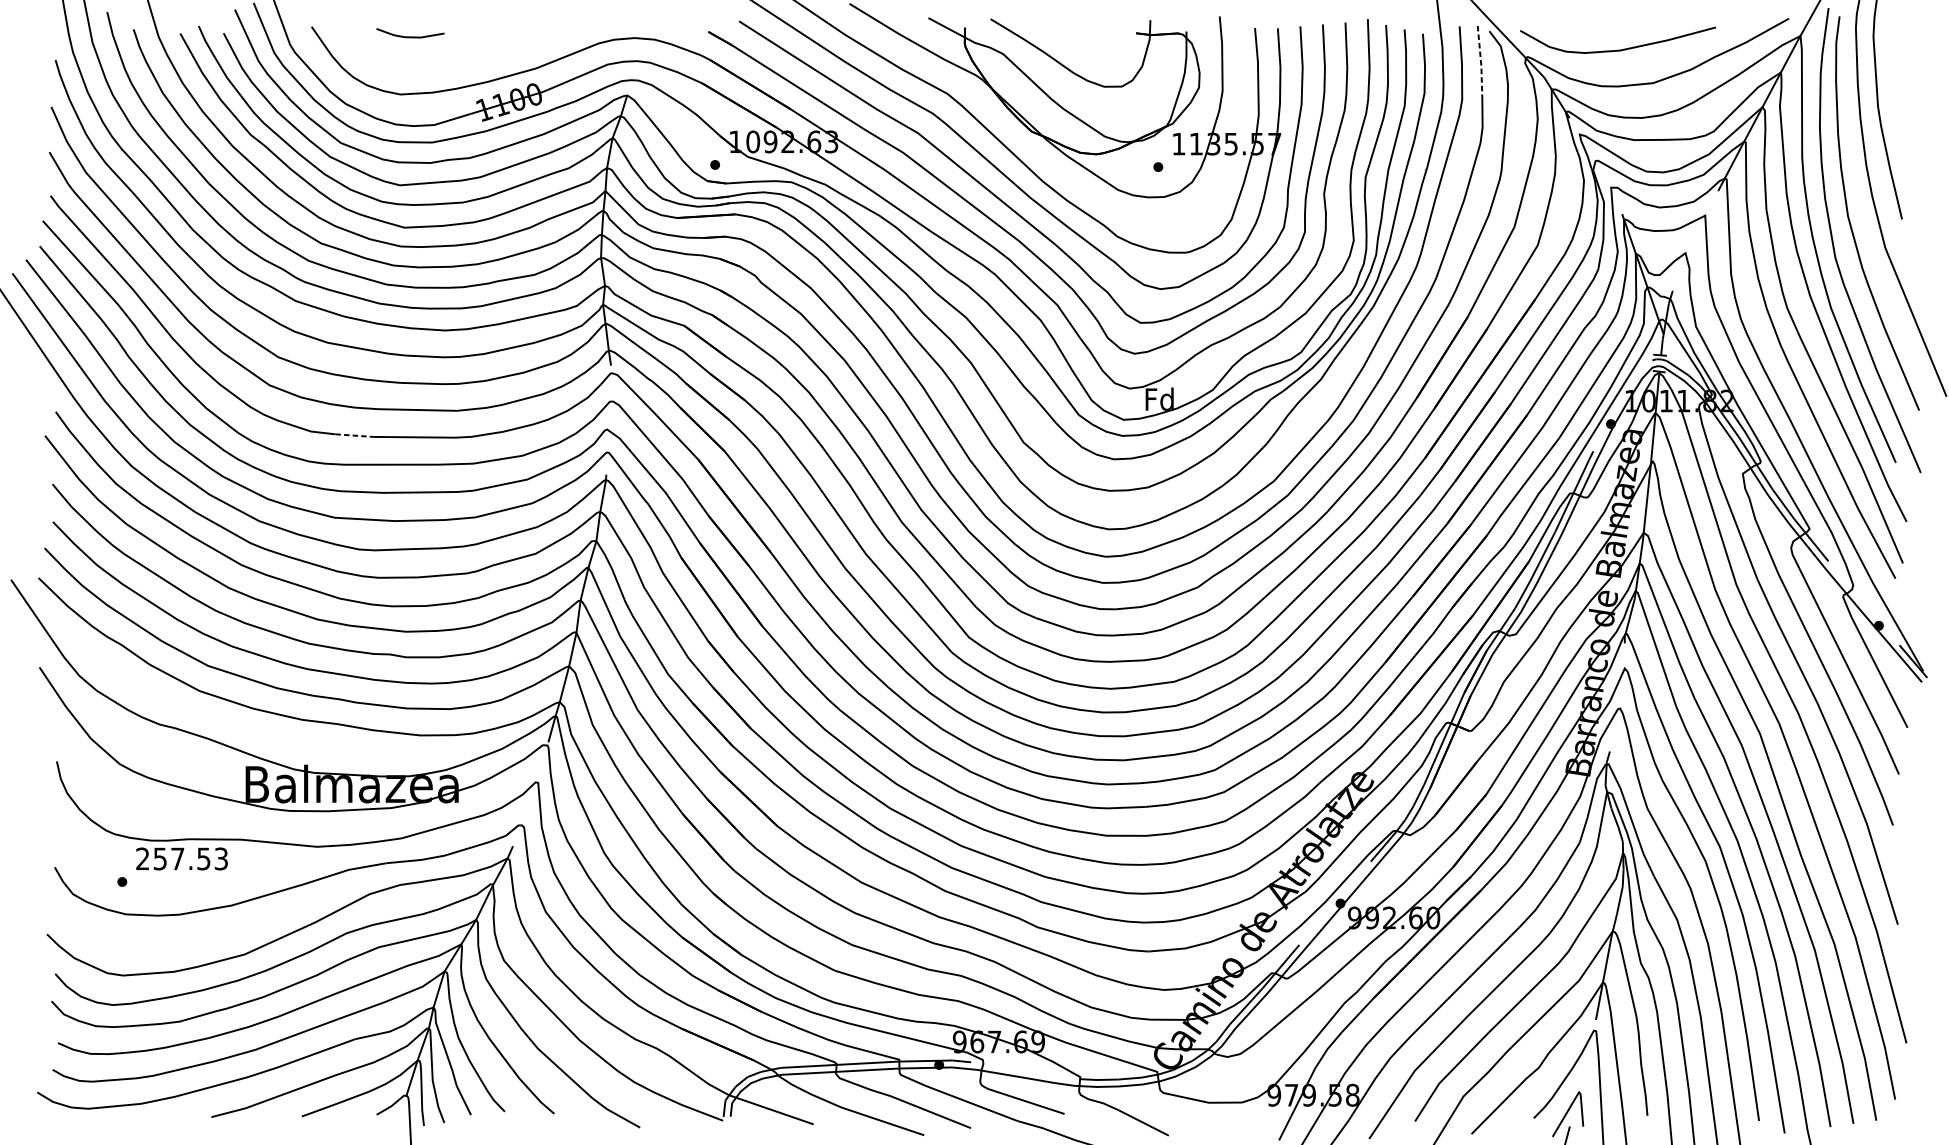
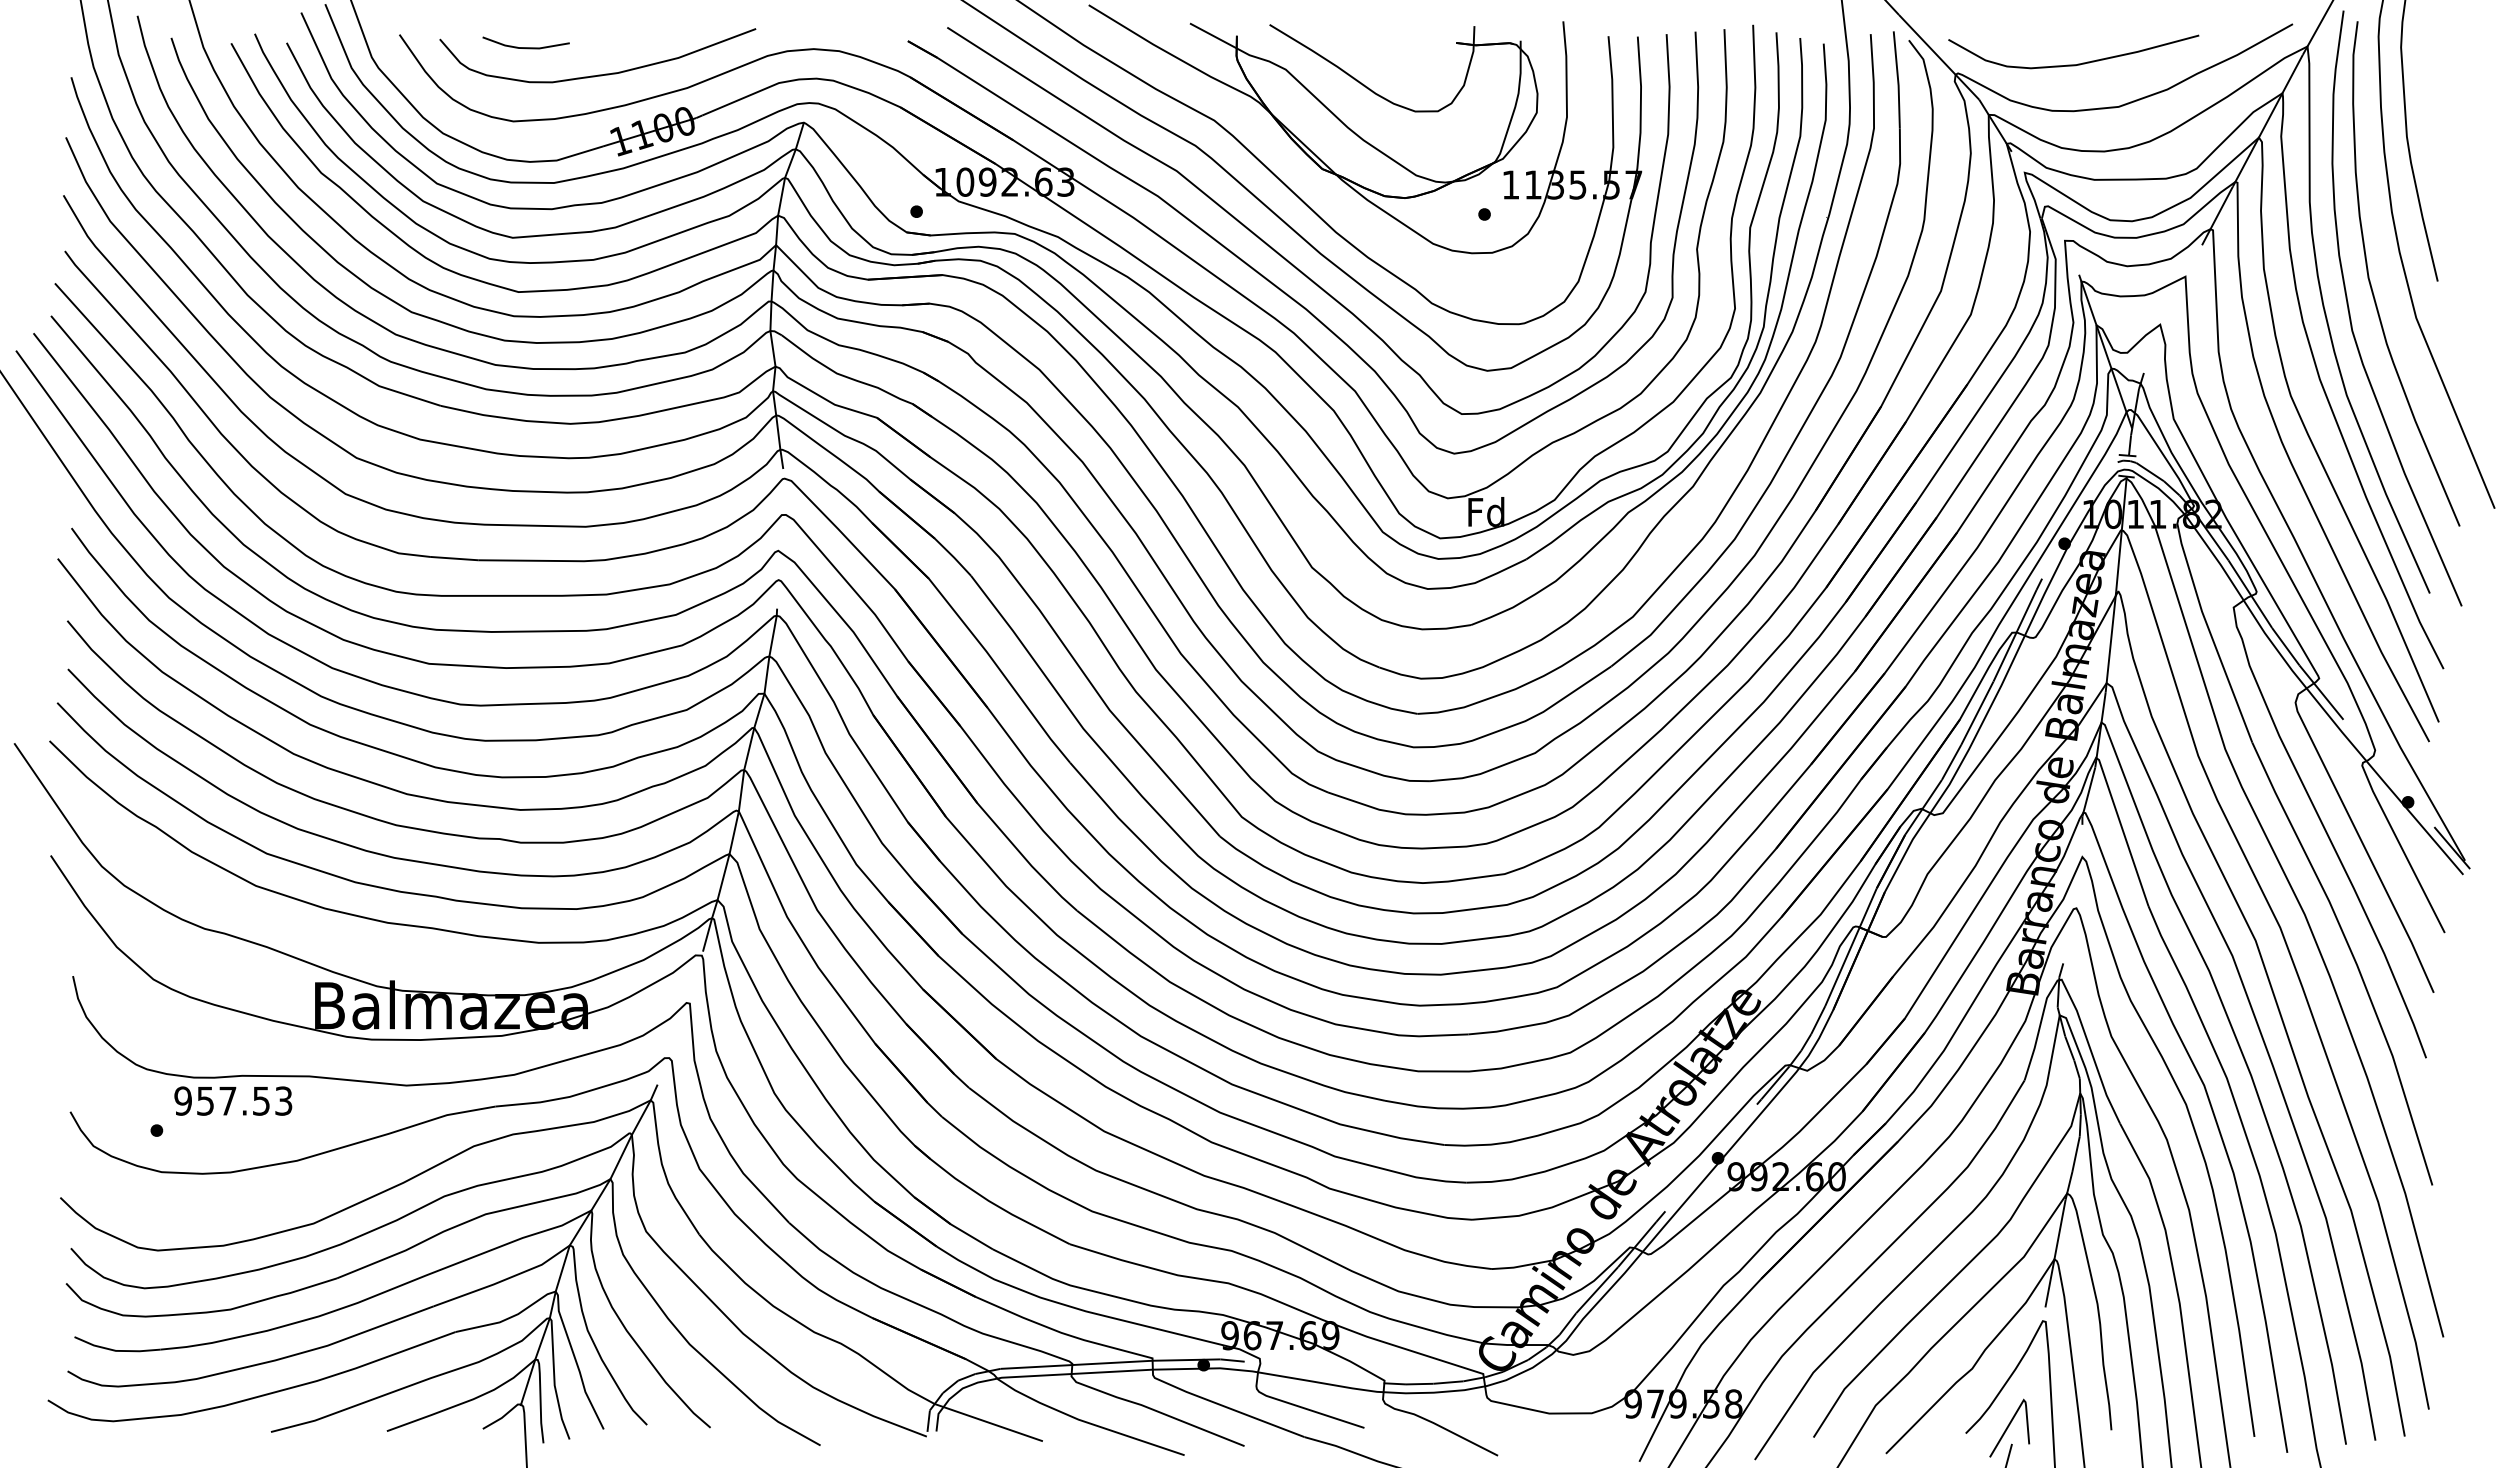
curve: (466, 57) -> (598, 74), added
line: (1481, 61) -> (1898, 79), dashed -> solid
line: (354, 435) -> (454, 558), dashed -> solid
text: (142, 858) -> (182, 1100), 257.53 -> 957.53

